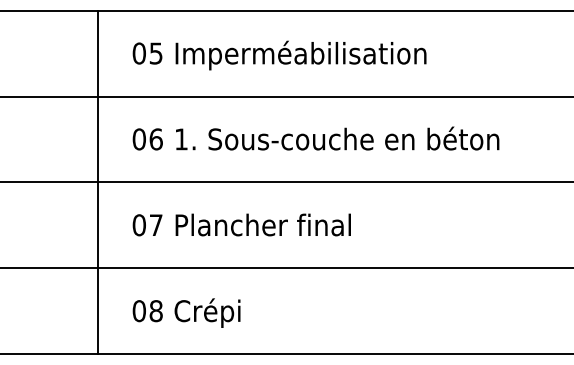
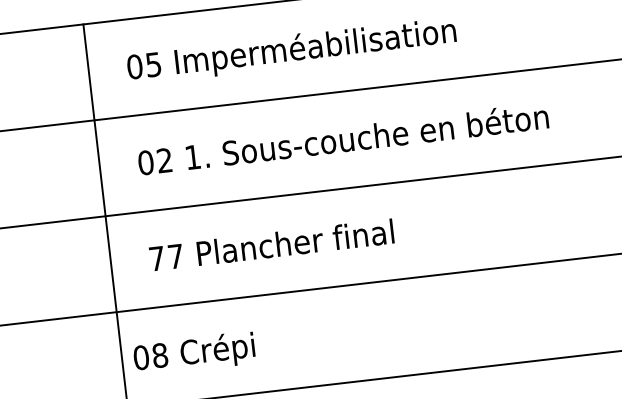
text: (155, 139) -> (164, 160), 06 -> 02
text: (138, 225) -> (156, 259), 07 -> 77
text: (186, 312) -> (194, 353), moved

